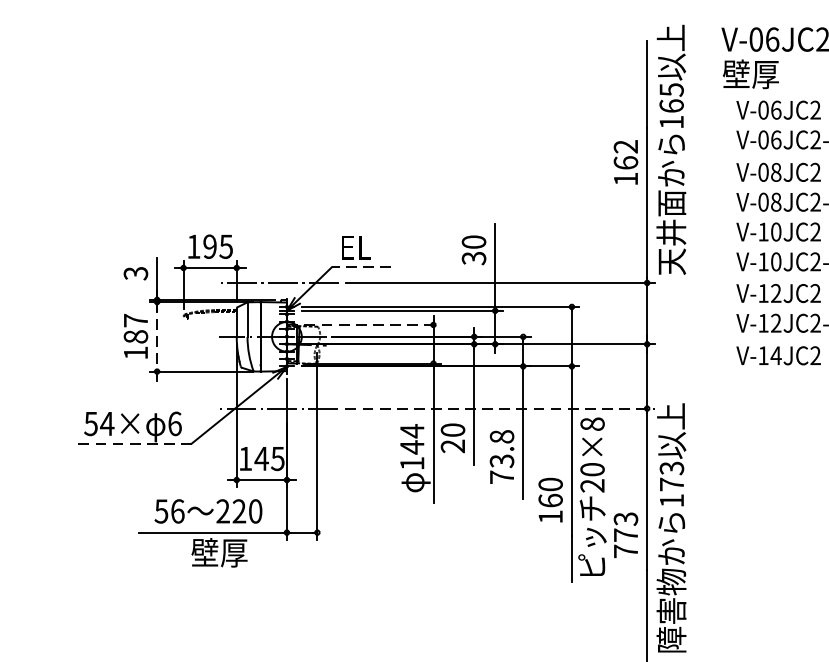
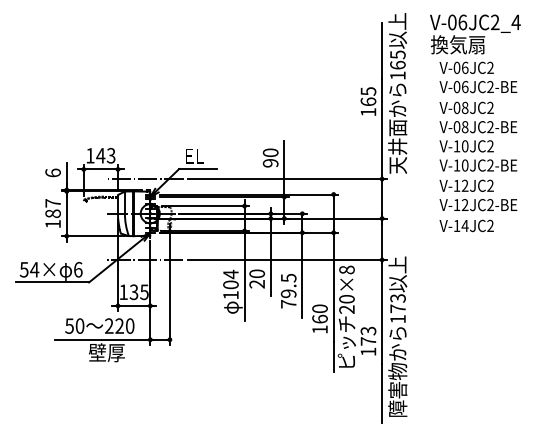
text: (764, 73) -> (457, 44), 壁厚 -> 換気扇
text: (626, 146) -> (368, 91), 162 -> 165
text: (217, 246) -> (105, 155), 195 -> 143
text: (473, 258) -> (270, 163), 30 -> 90
line: (360, 268) -> (197, 169), dashed -> solid
text: (134, 272) -> (52, 172), 3 -> 6
line: (372, 325) -> (205, 206), dashed -> solid
line: (156, 337) -> (66, 214), dashed -> solid
line: (500, 407) -> (287, 259), dashed -> solid
line: (136, 443) -> (53, 282), dashed -> solid
text: (411, 446) -> (230, 284), 144 -> 104
text: (501, 448) -> (288, 285), 73.8 -> 79.5
text: (260, 459) -> (133, 292), 145 -> 135
text: (176, 510) -> (79, 325), 56 -> 50
text: (626, 550) -> (368, 351), 773 -> 173

